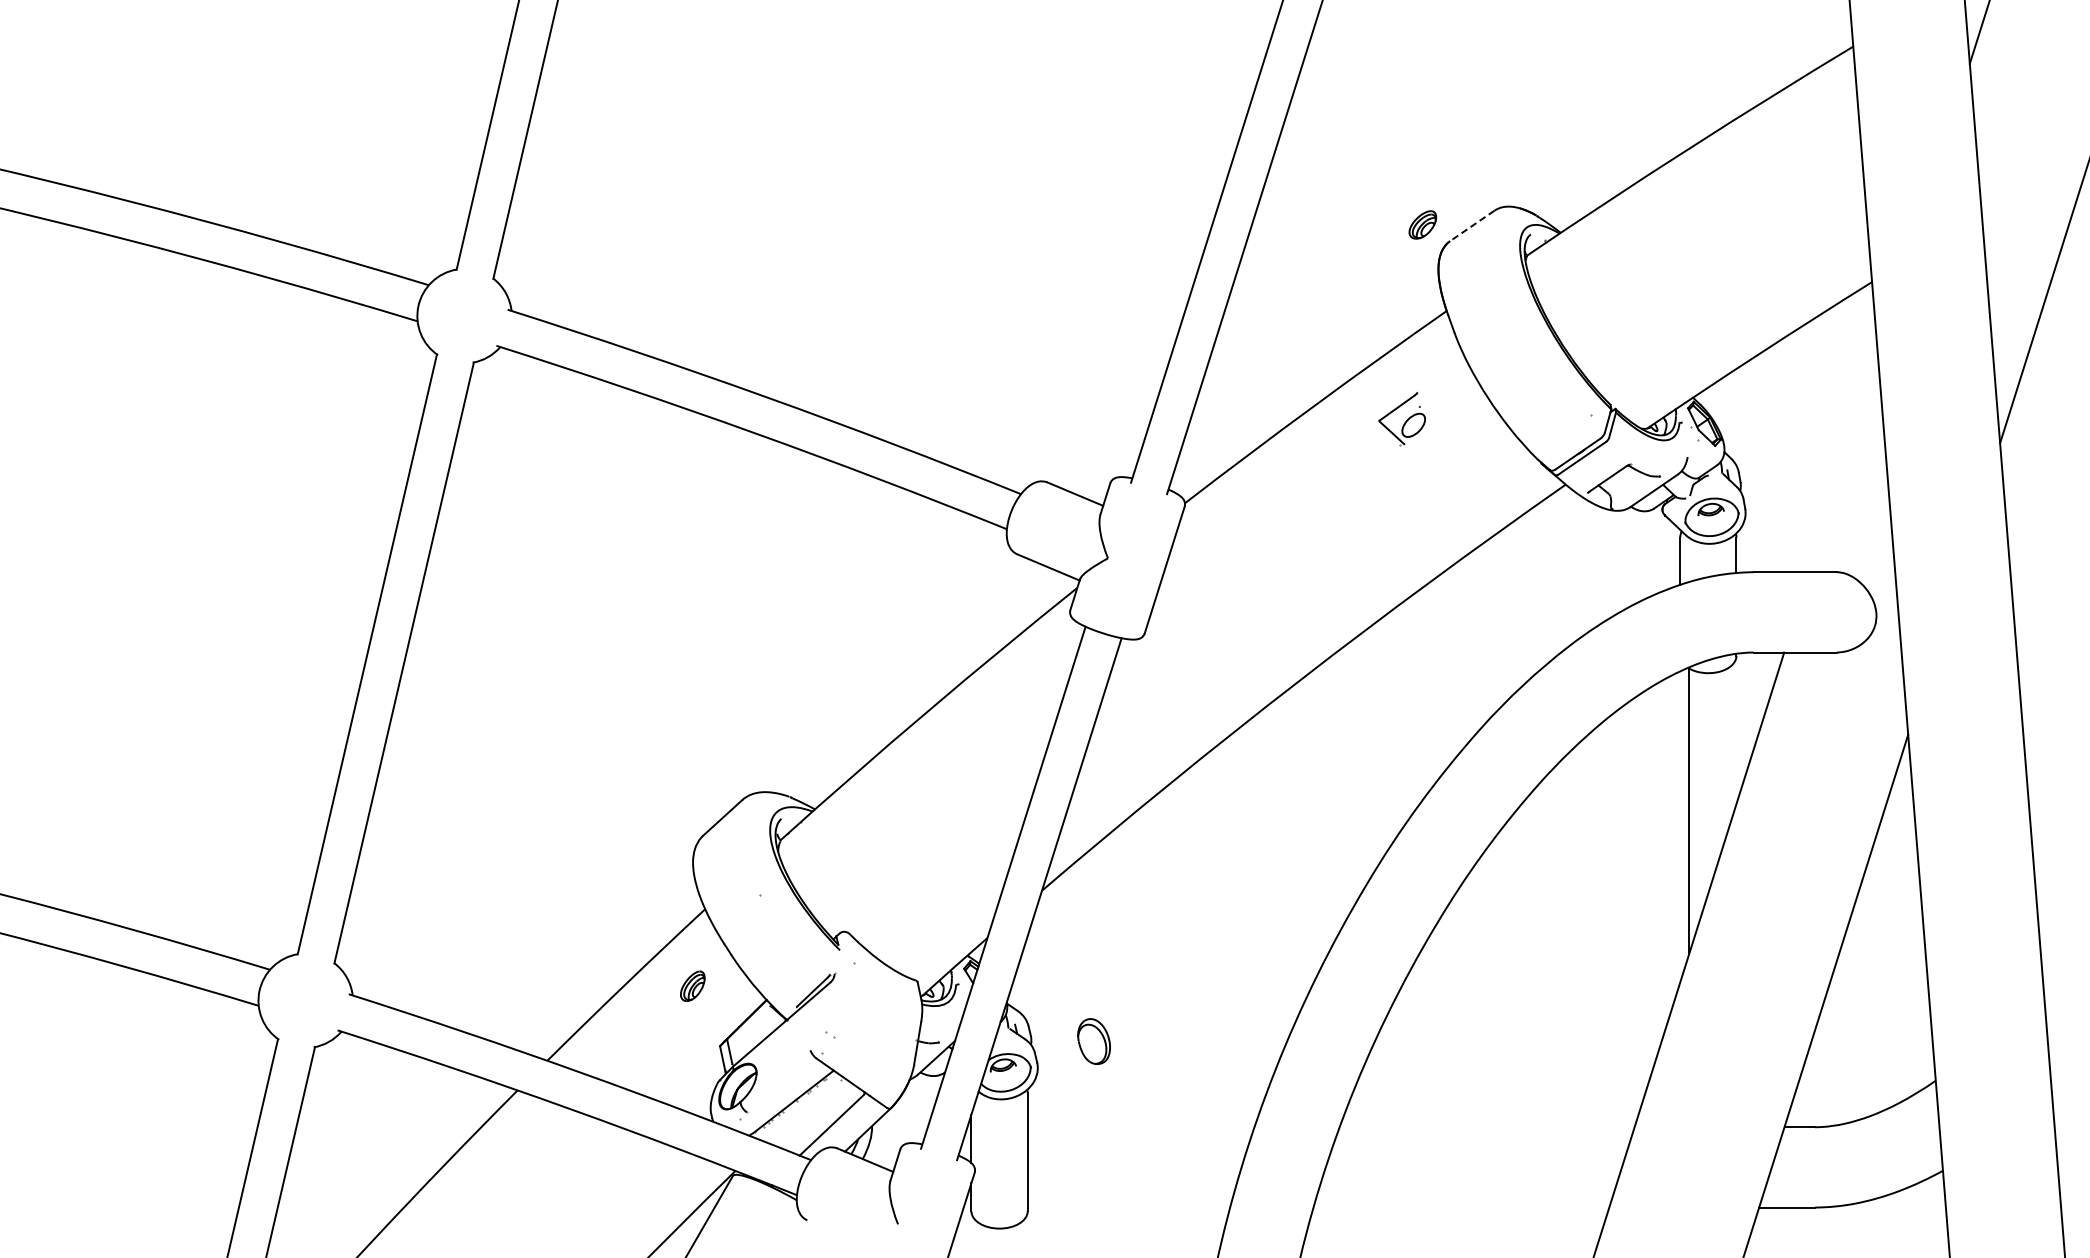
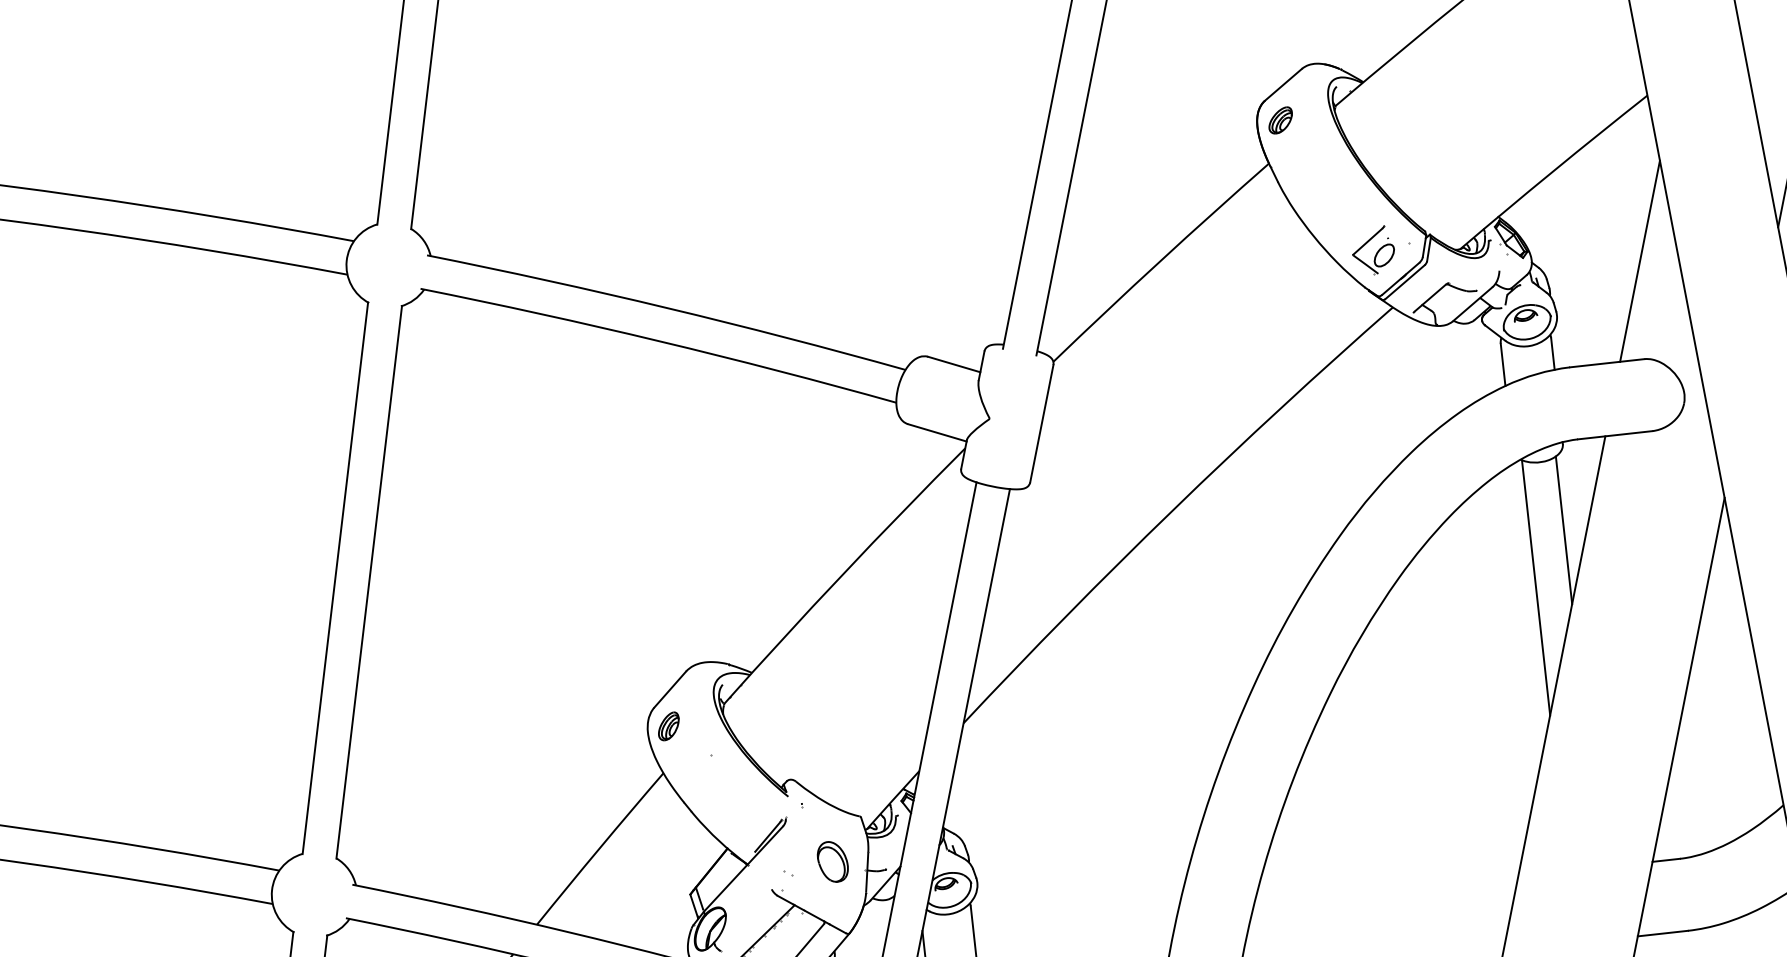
part: (1422, 224) -> (1280, 120), moved
line: (1472, 225) -> (1283, 84), dashed -> solid
part: (1401, 419) -> (1372, 251), moved
line: (1843, 463) -> (1639, 261), added
line: (1727, 750) -> (1564, 529), added
part: (692, 985) -> (668, 725), moved
part: (1093, 1041) -> (832, 861), moved

